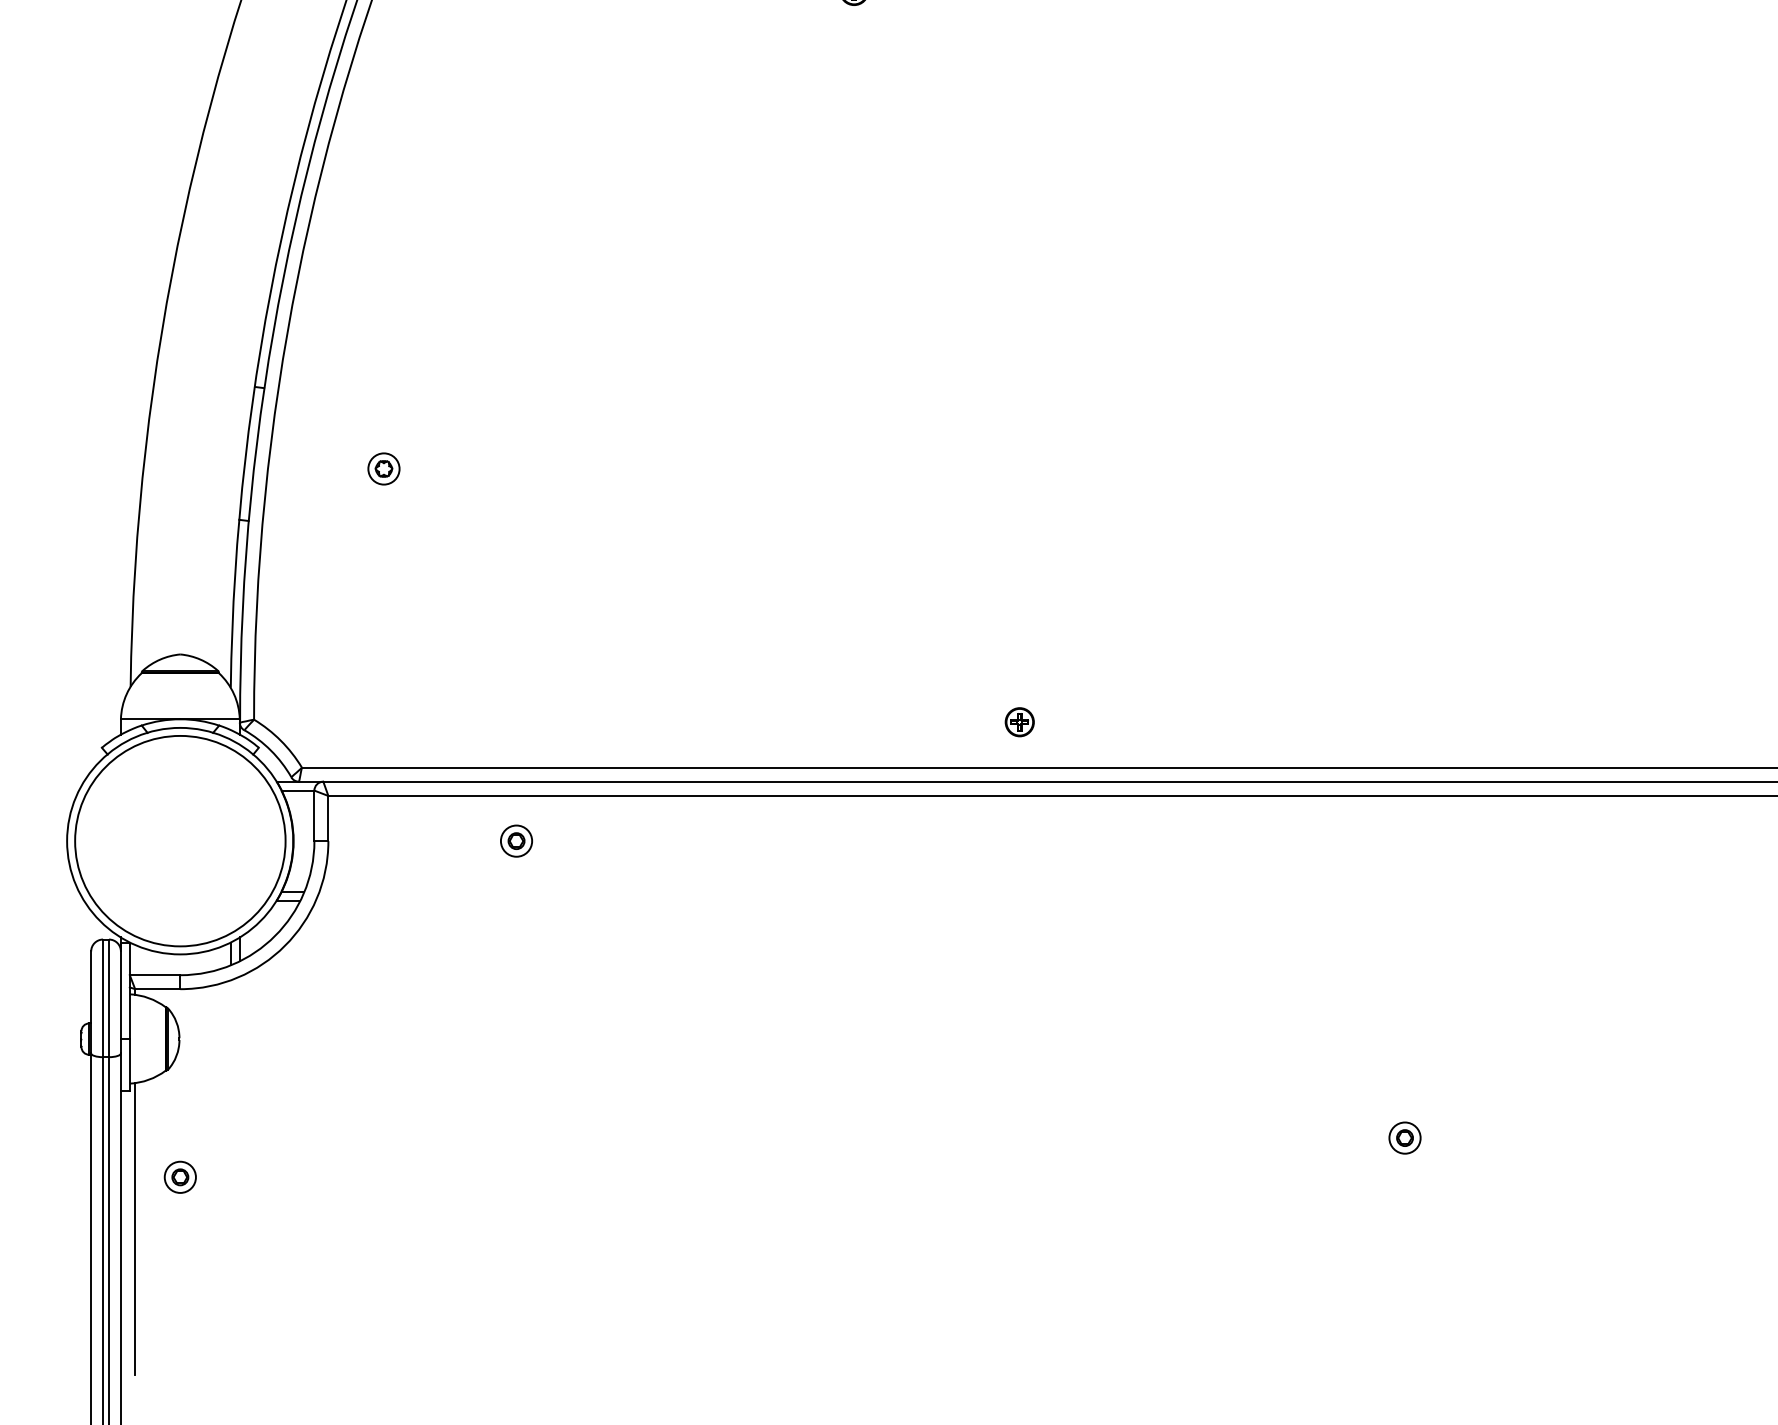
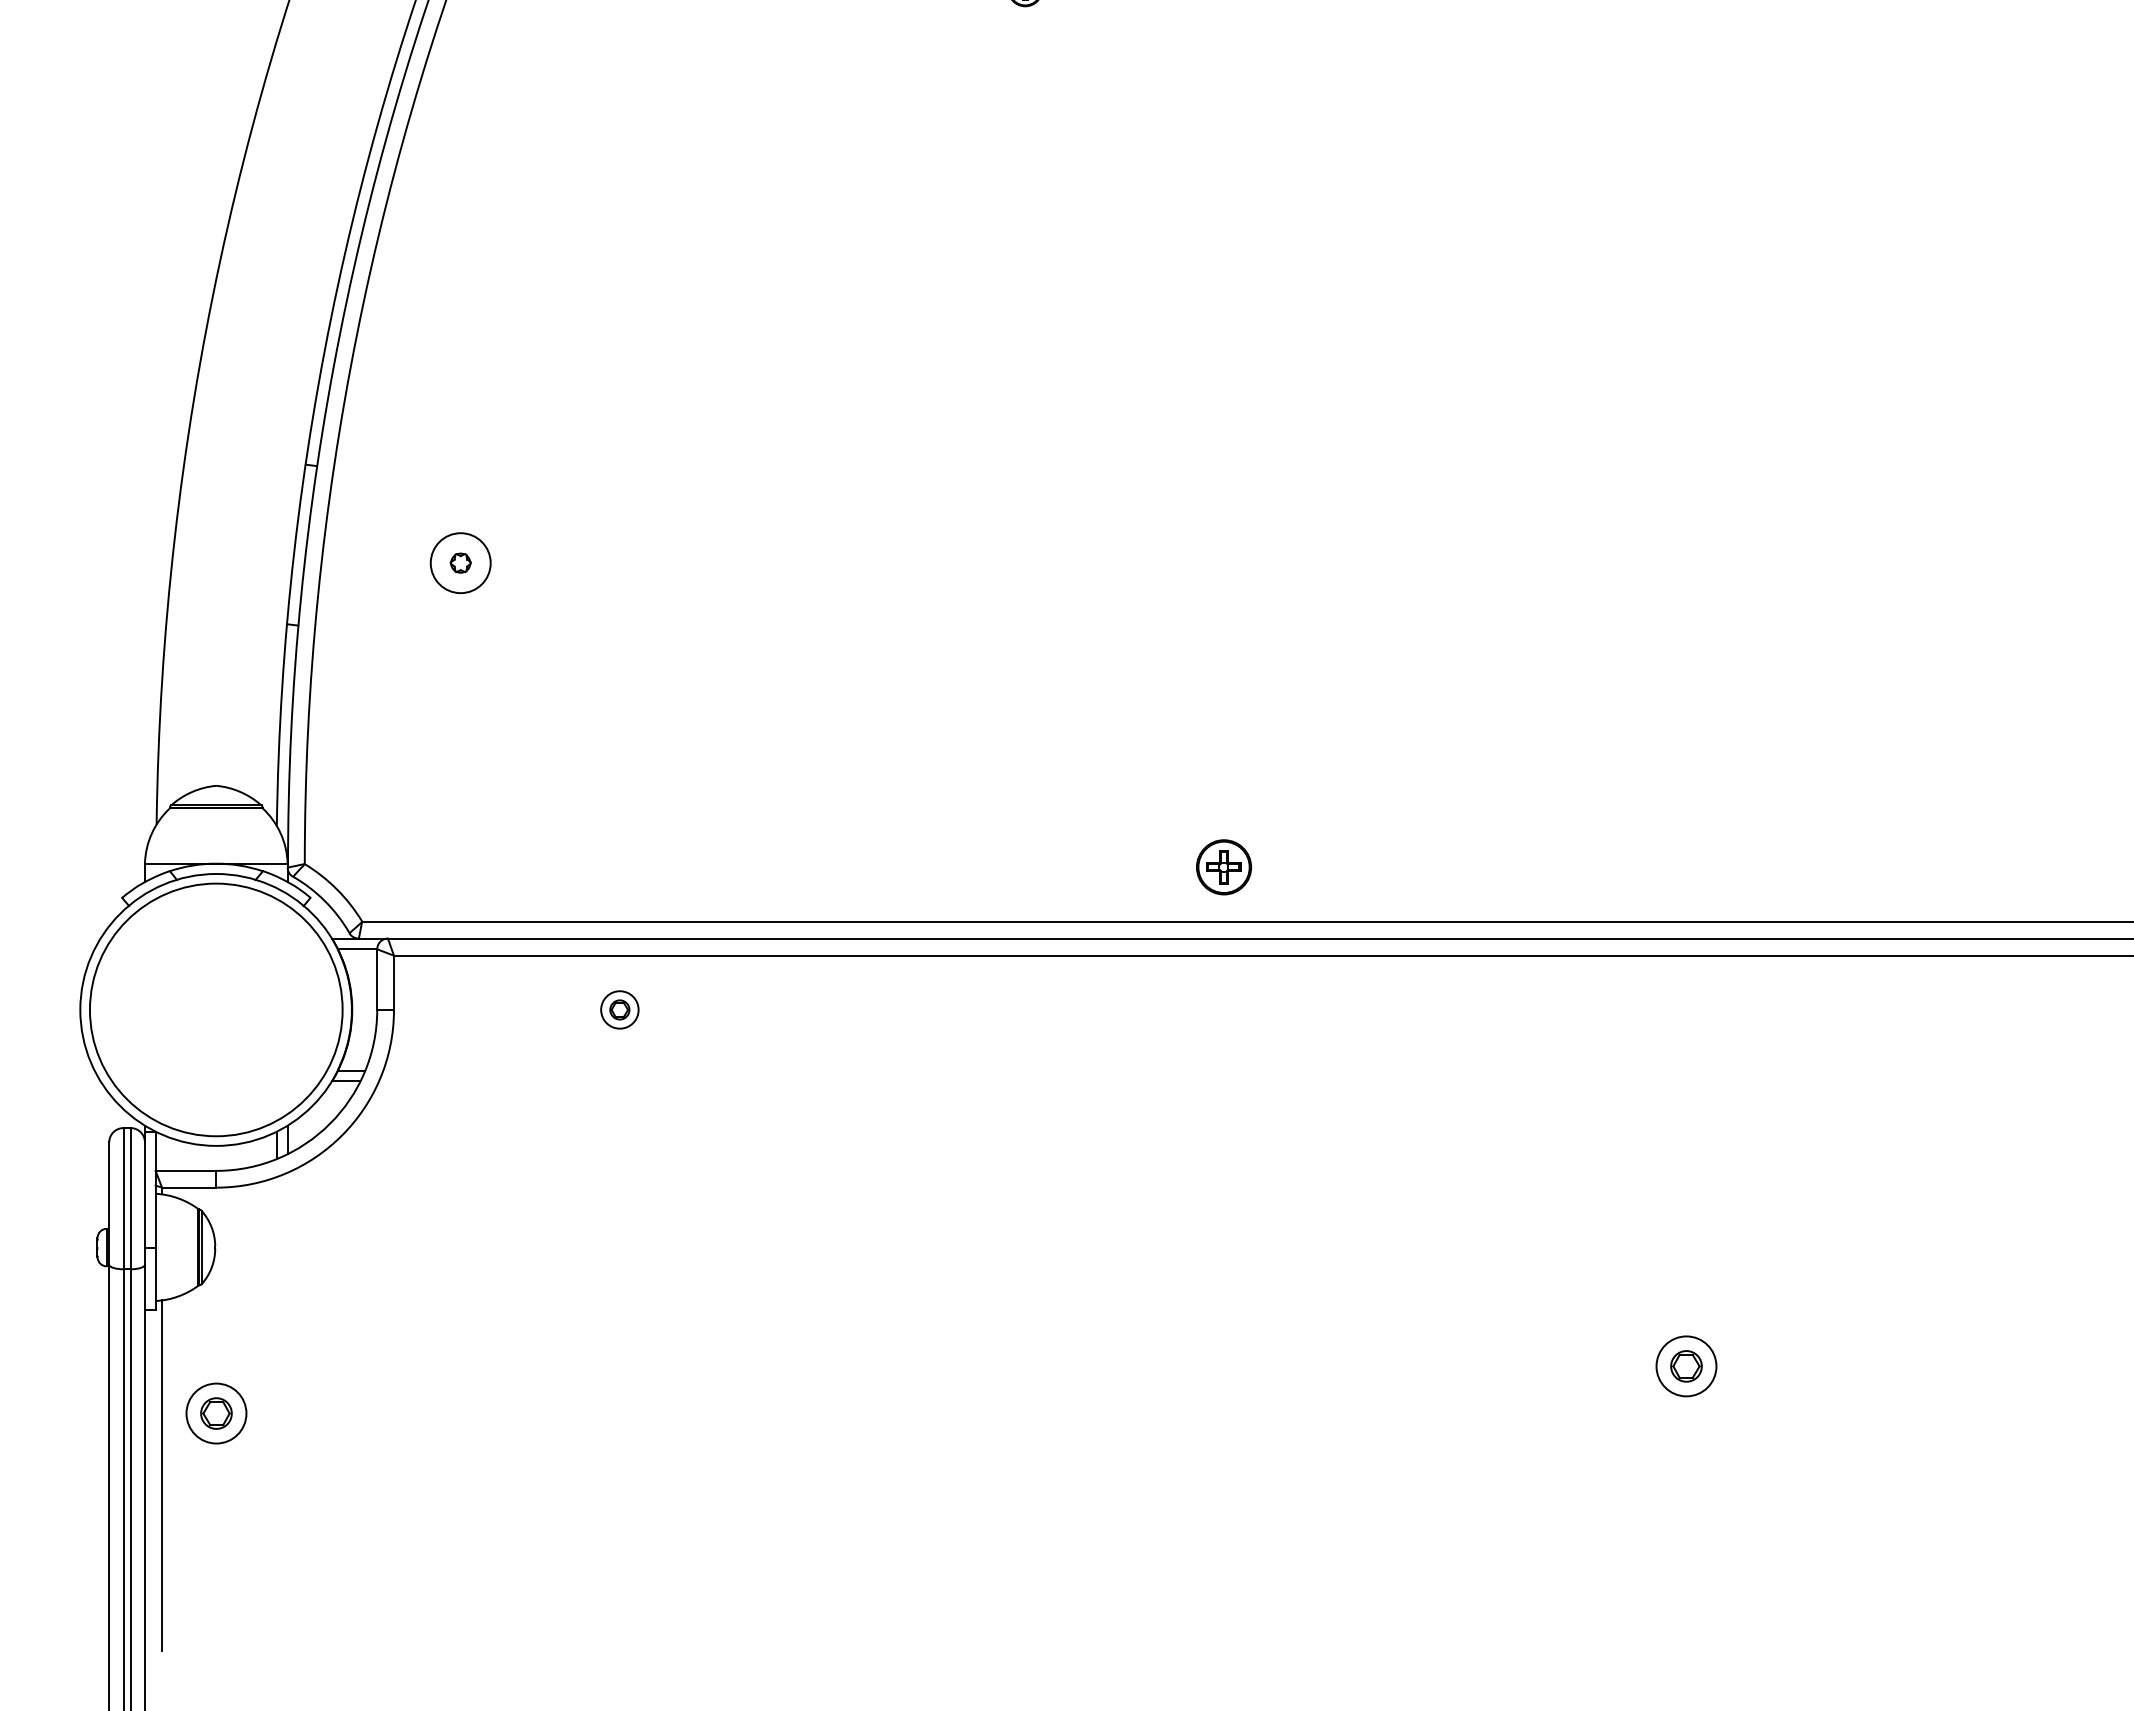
circle: (383, 468) -> (460, 562), size x1.6
part: (1019, 721) -> (1223, 866), size x1.6
part: (1405, 1138) -> (1686, 1366), size x1.6
part: (179, 1177) -> (215, 1413), size x1.6

